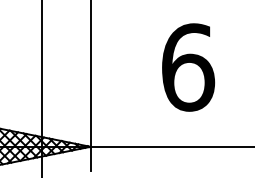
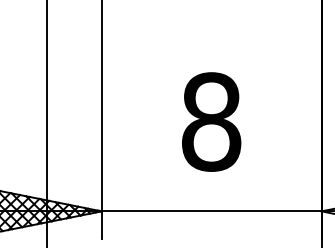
text: (188, 67) -> (211, 121), 6 -> 8

